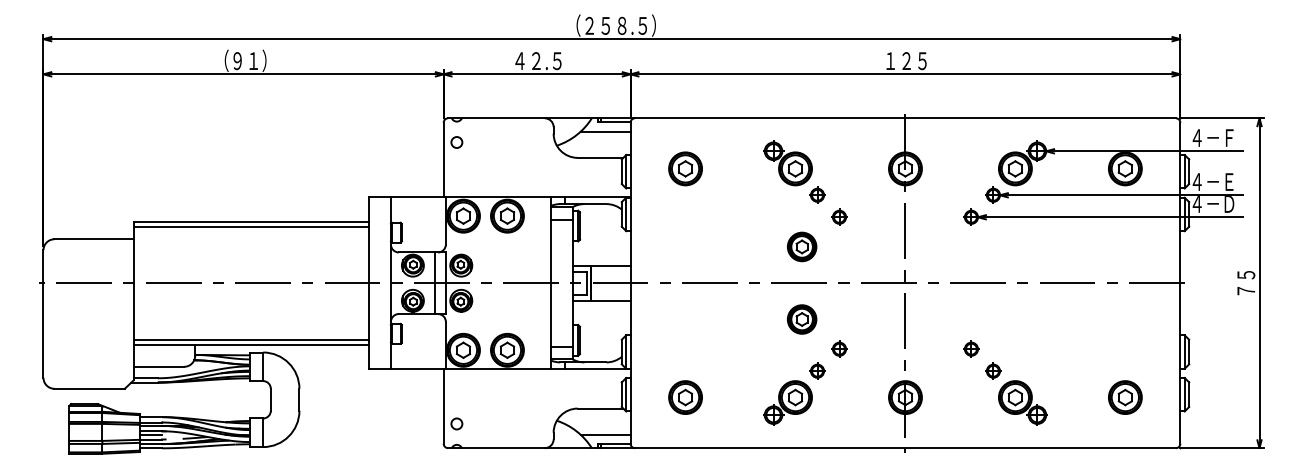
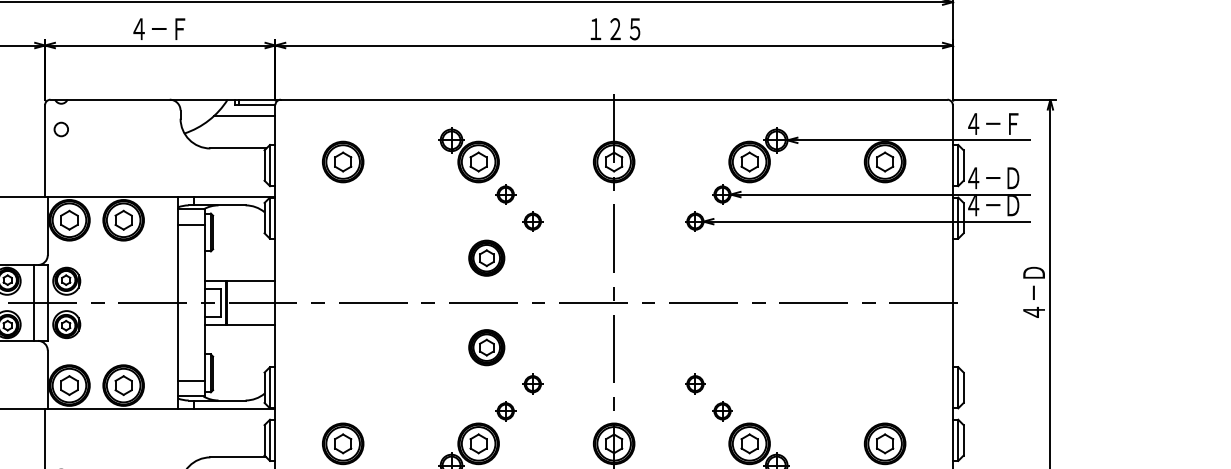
text: (545, 61) -> (170, 29), ４２.５ -> ４－Ｆ
text: (1229, 181) -> (1013, 177), ４－Ｅ -> ４－Ｄ
text: (1246, 274) -> (1034, 292), ７５ -> ４－Ｄ

